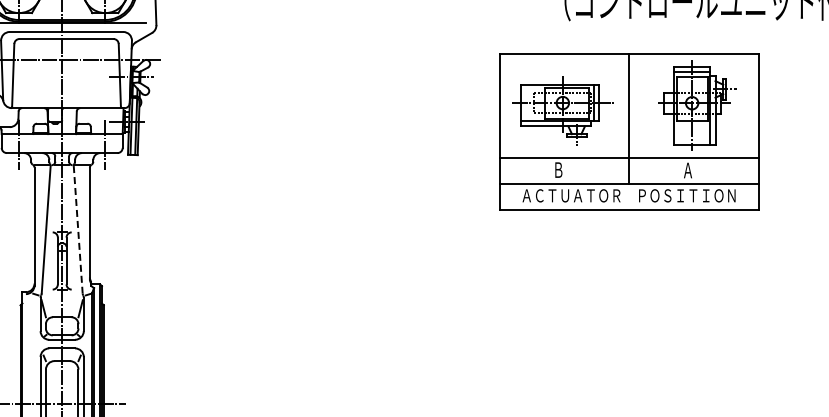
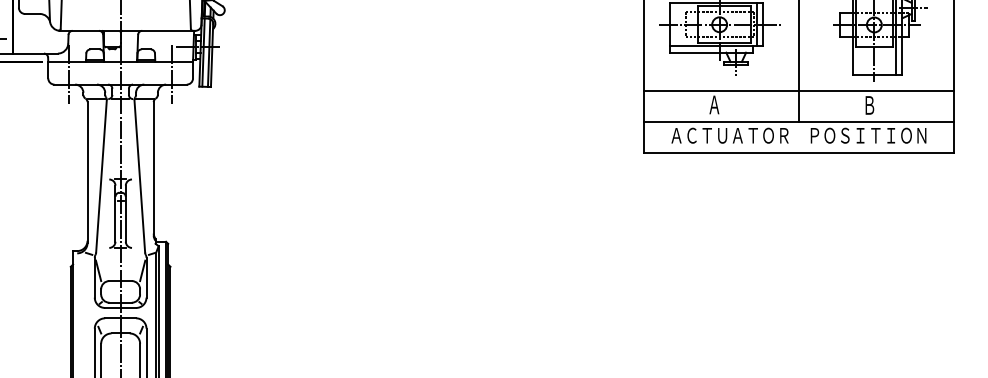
text: (558, 169) -> (714, 104), Ｂ -> Ａ
text: (687, 170) -> (868, 105), Ａ -> Ｂ
line: (78, 229) -> (140, 176), dashed -> solid

